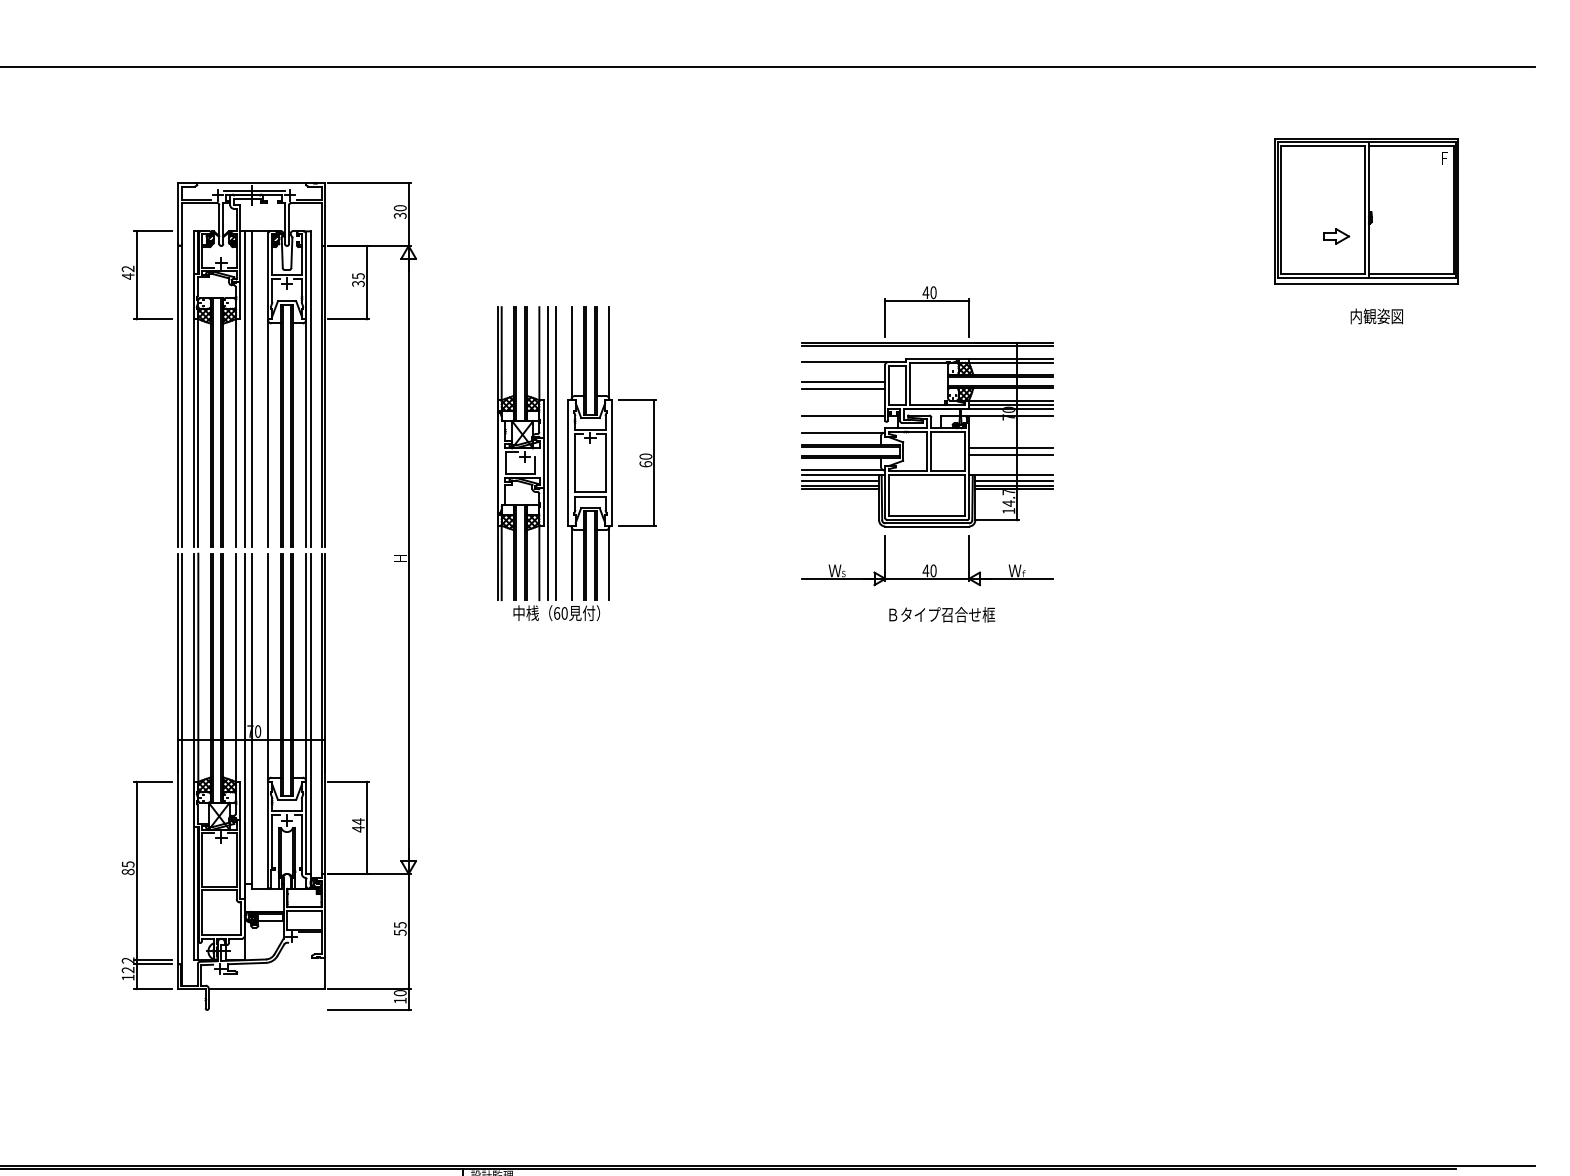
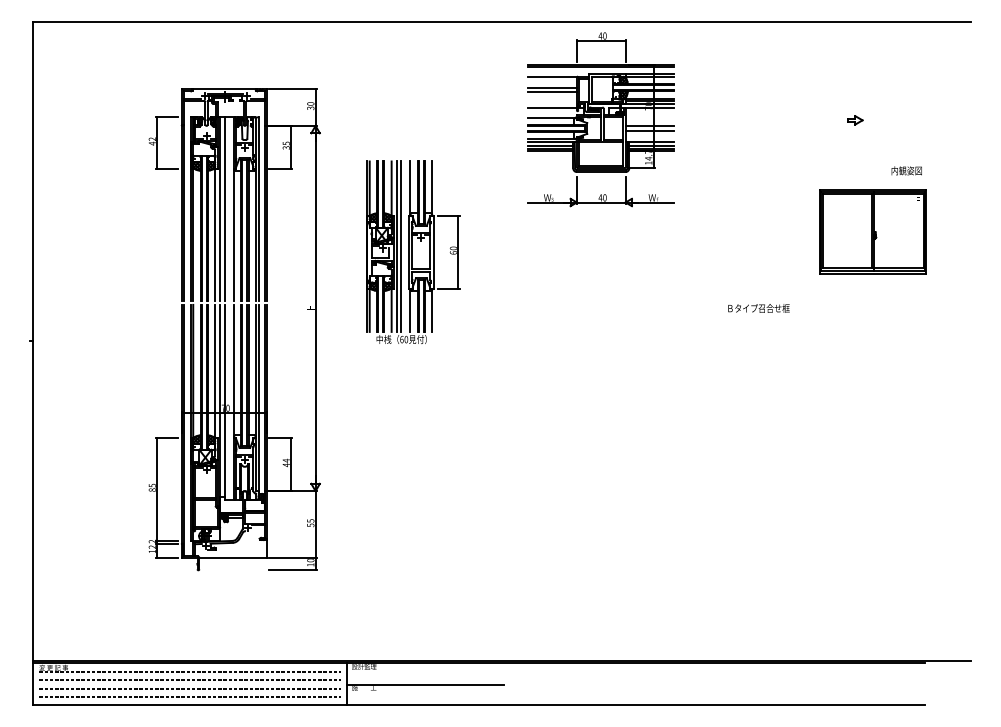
part: (1366, 210) -> (872, 231), moved
text: (1376, 315) -> (906, 170), moved
part: (925, 436) -> (600, 119), moved
text: (941, 614) -> (758, 308), moved

